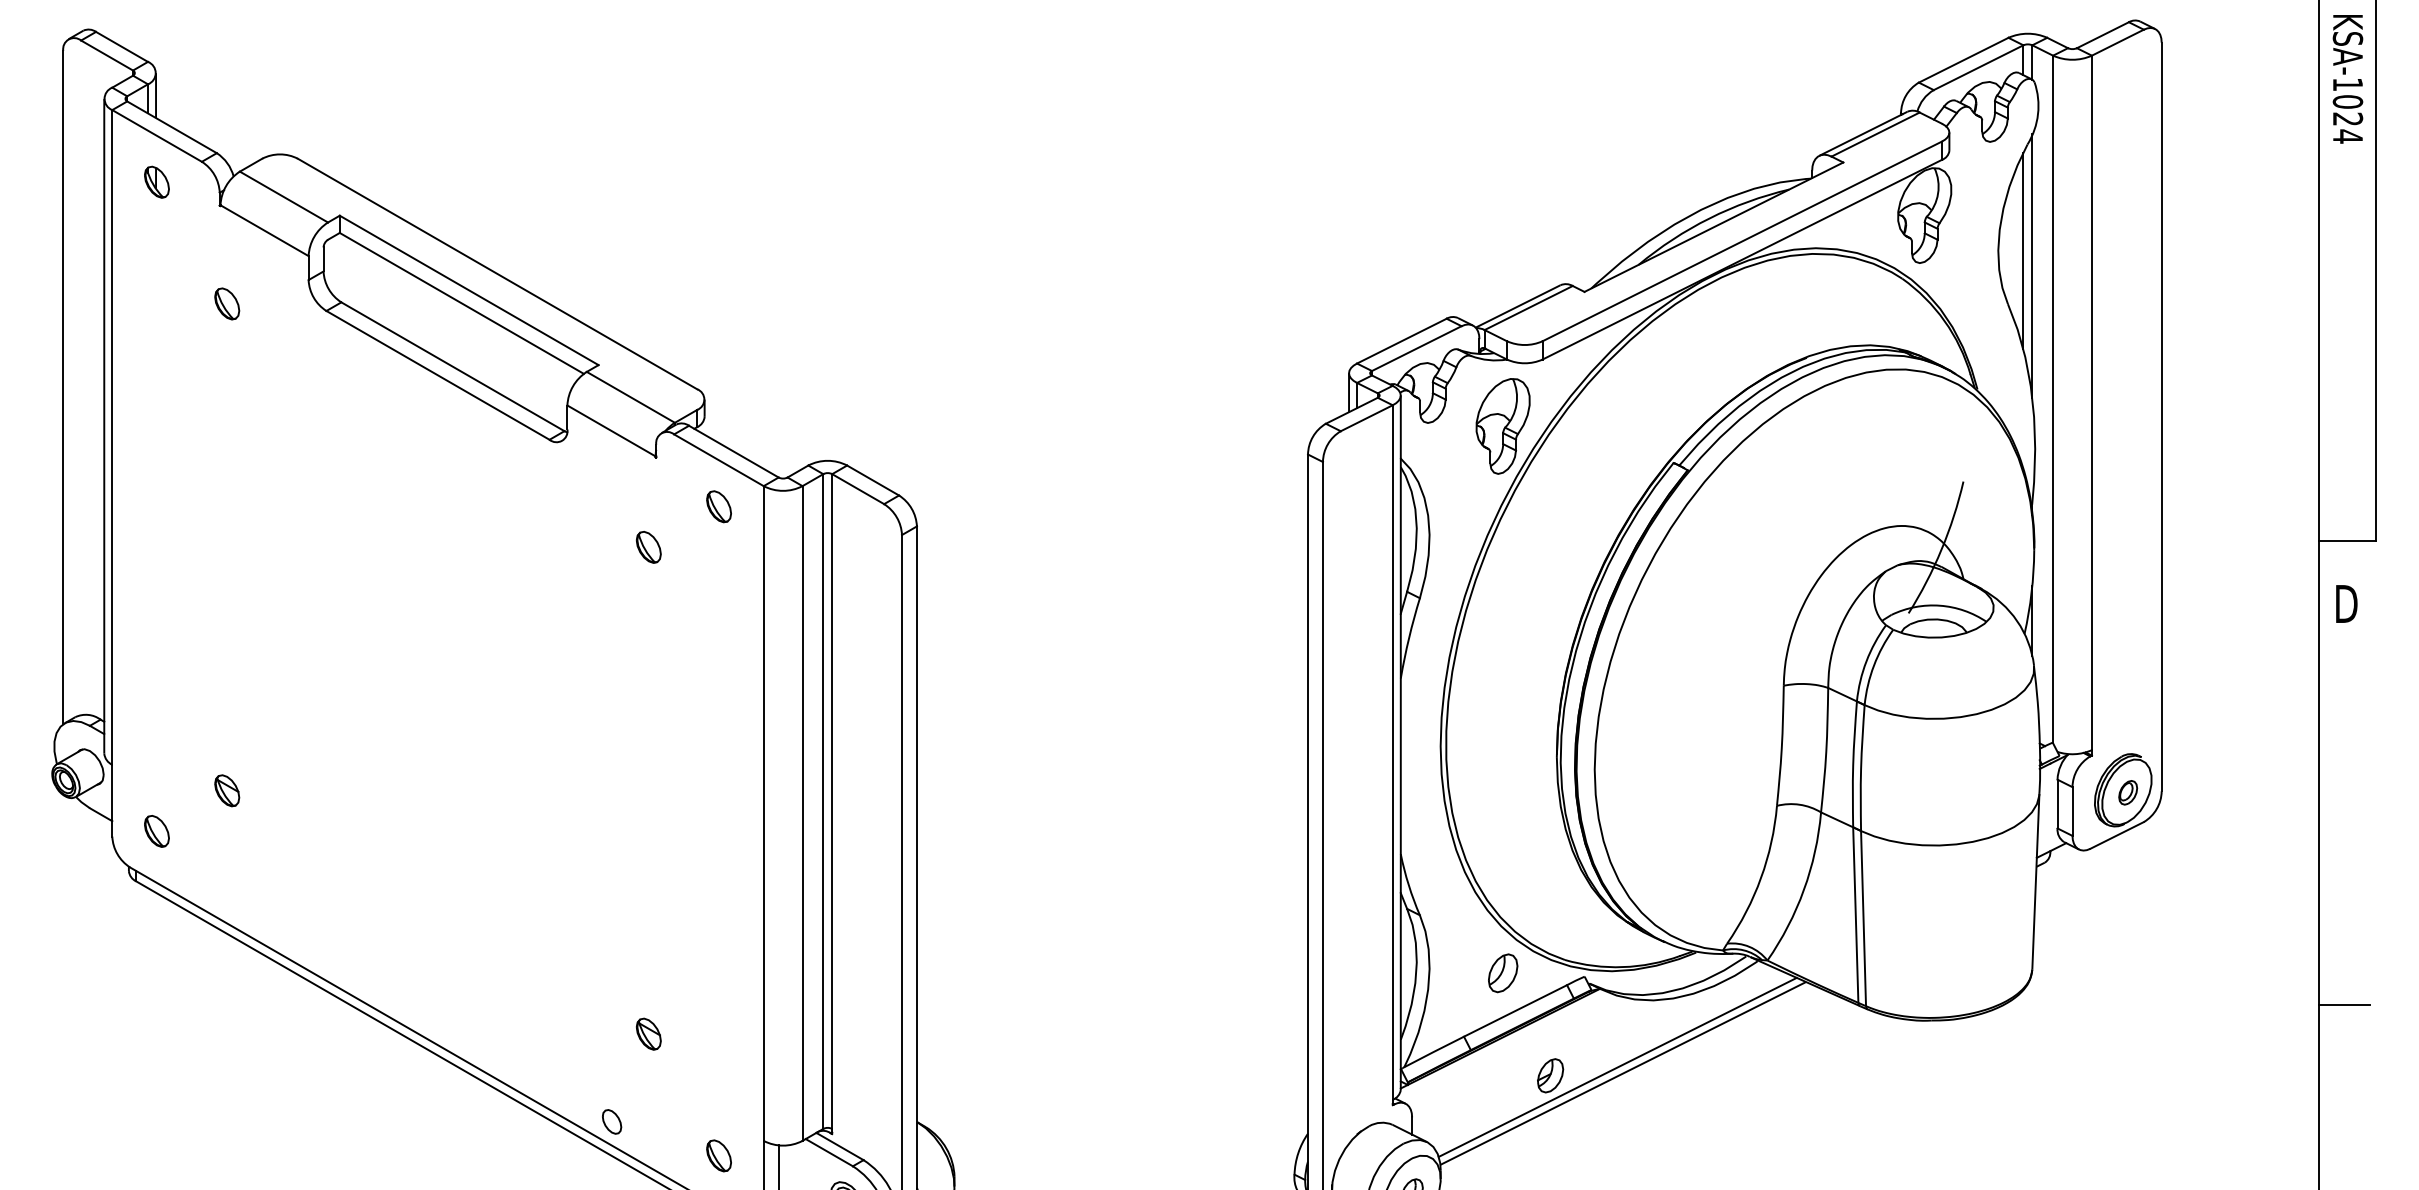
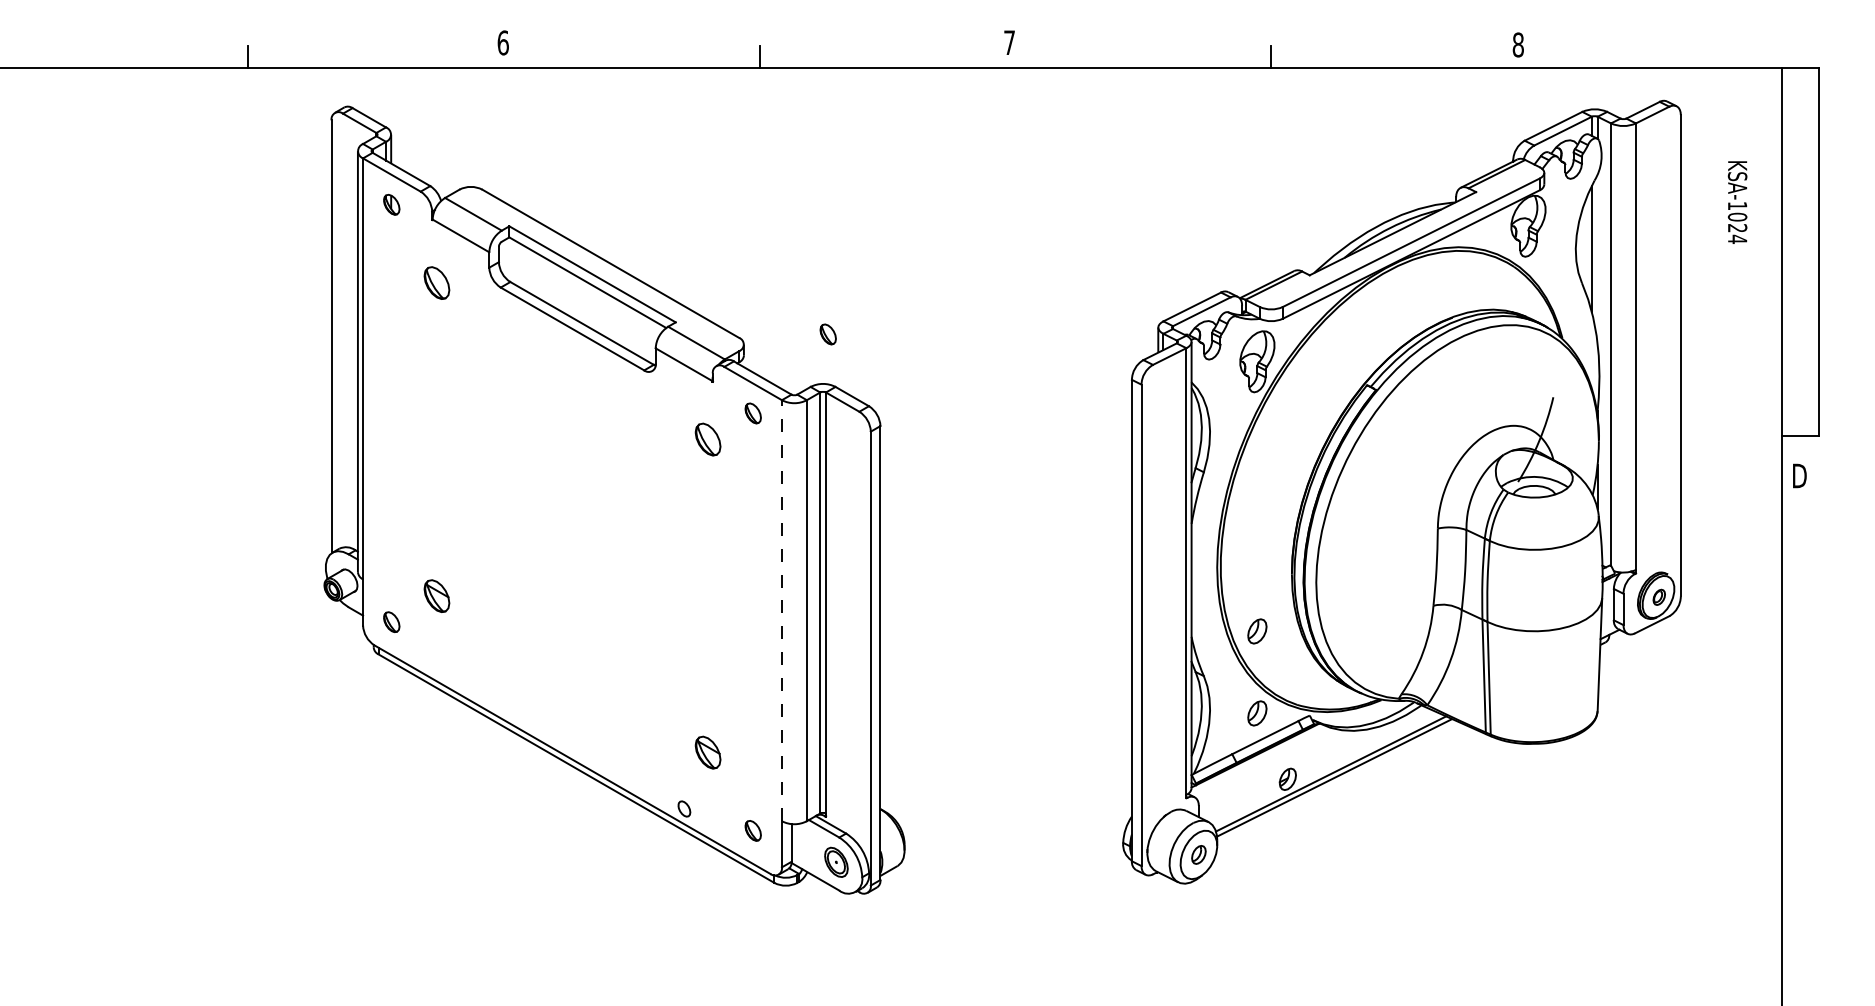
text: (2347, 79) -> (1737, 202), moved
line: (2032, 265) -> (1597, 258), removed
part: (226, 303) -> (436, 282), size x1.6
part: (834, 383) -> (827, 334), added
part: (647, 547) -> (707, 439), size x1.6
part: (226, 789) -> (436, 595), size x1.6
line: (763, 813) -> (781, 610), solid -> dashed
part: (1503, 845) -> (1257, 631), added
line: (2344, 1006) -> (1798, 734), removed
part: (647, 1034) -> (707, 752), size x1.6

